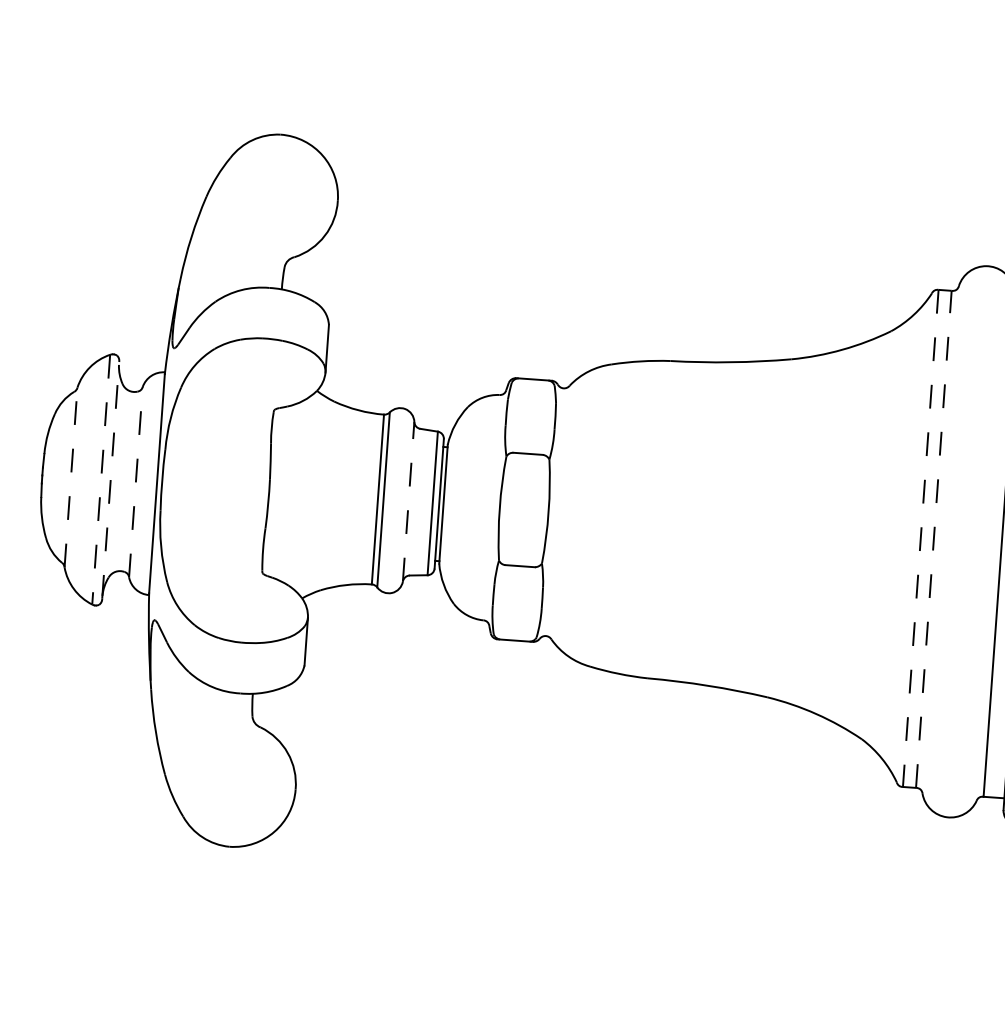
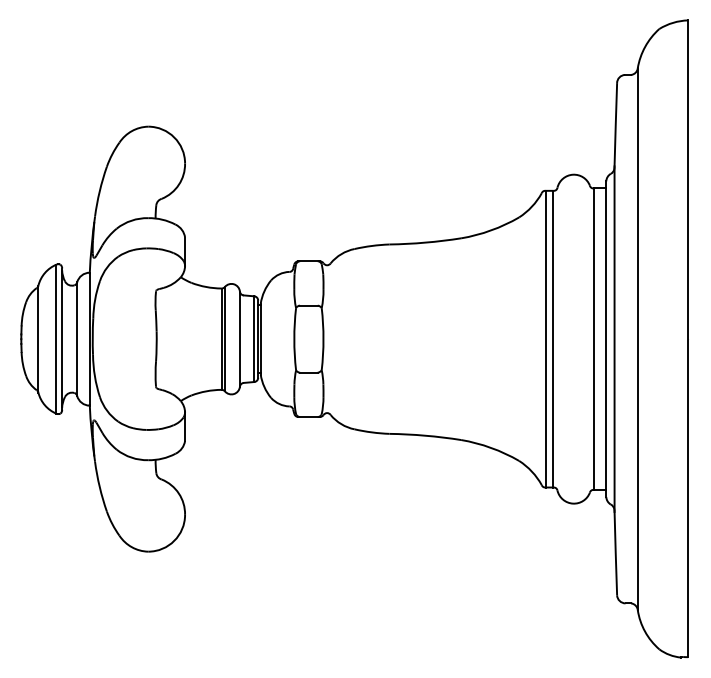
line: (71, 478) -> (38, 339), dashed -> solid
line: (101, 480) -> (56, 339), dashed -> solid
line: (111, 480) -> (62, 339), dashed -> solid
line: (136, 482) -> (77, 339), dashed -> solid
line: (407, 502) -> (239, 339), dashed -> solid
line: (920, 538) -> (545, 339), dashed -> solid
line: (934, 538) -> (553, 338), dashed -> solid

